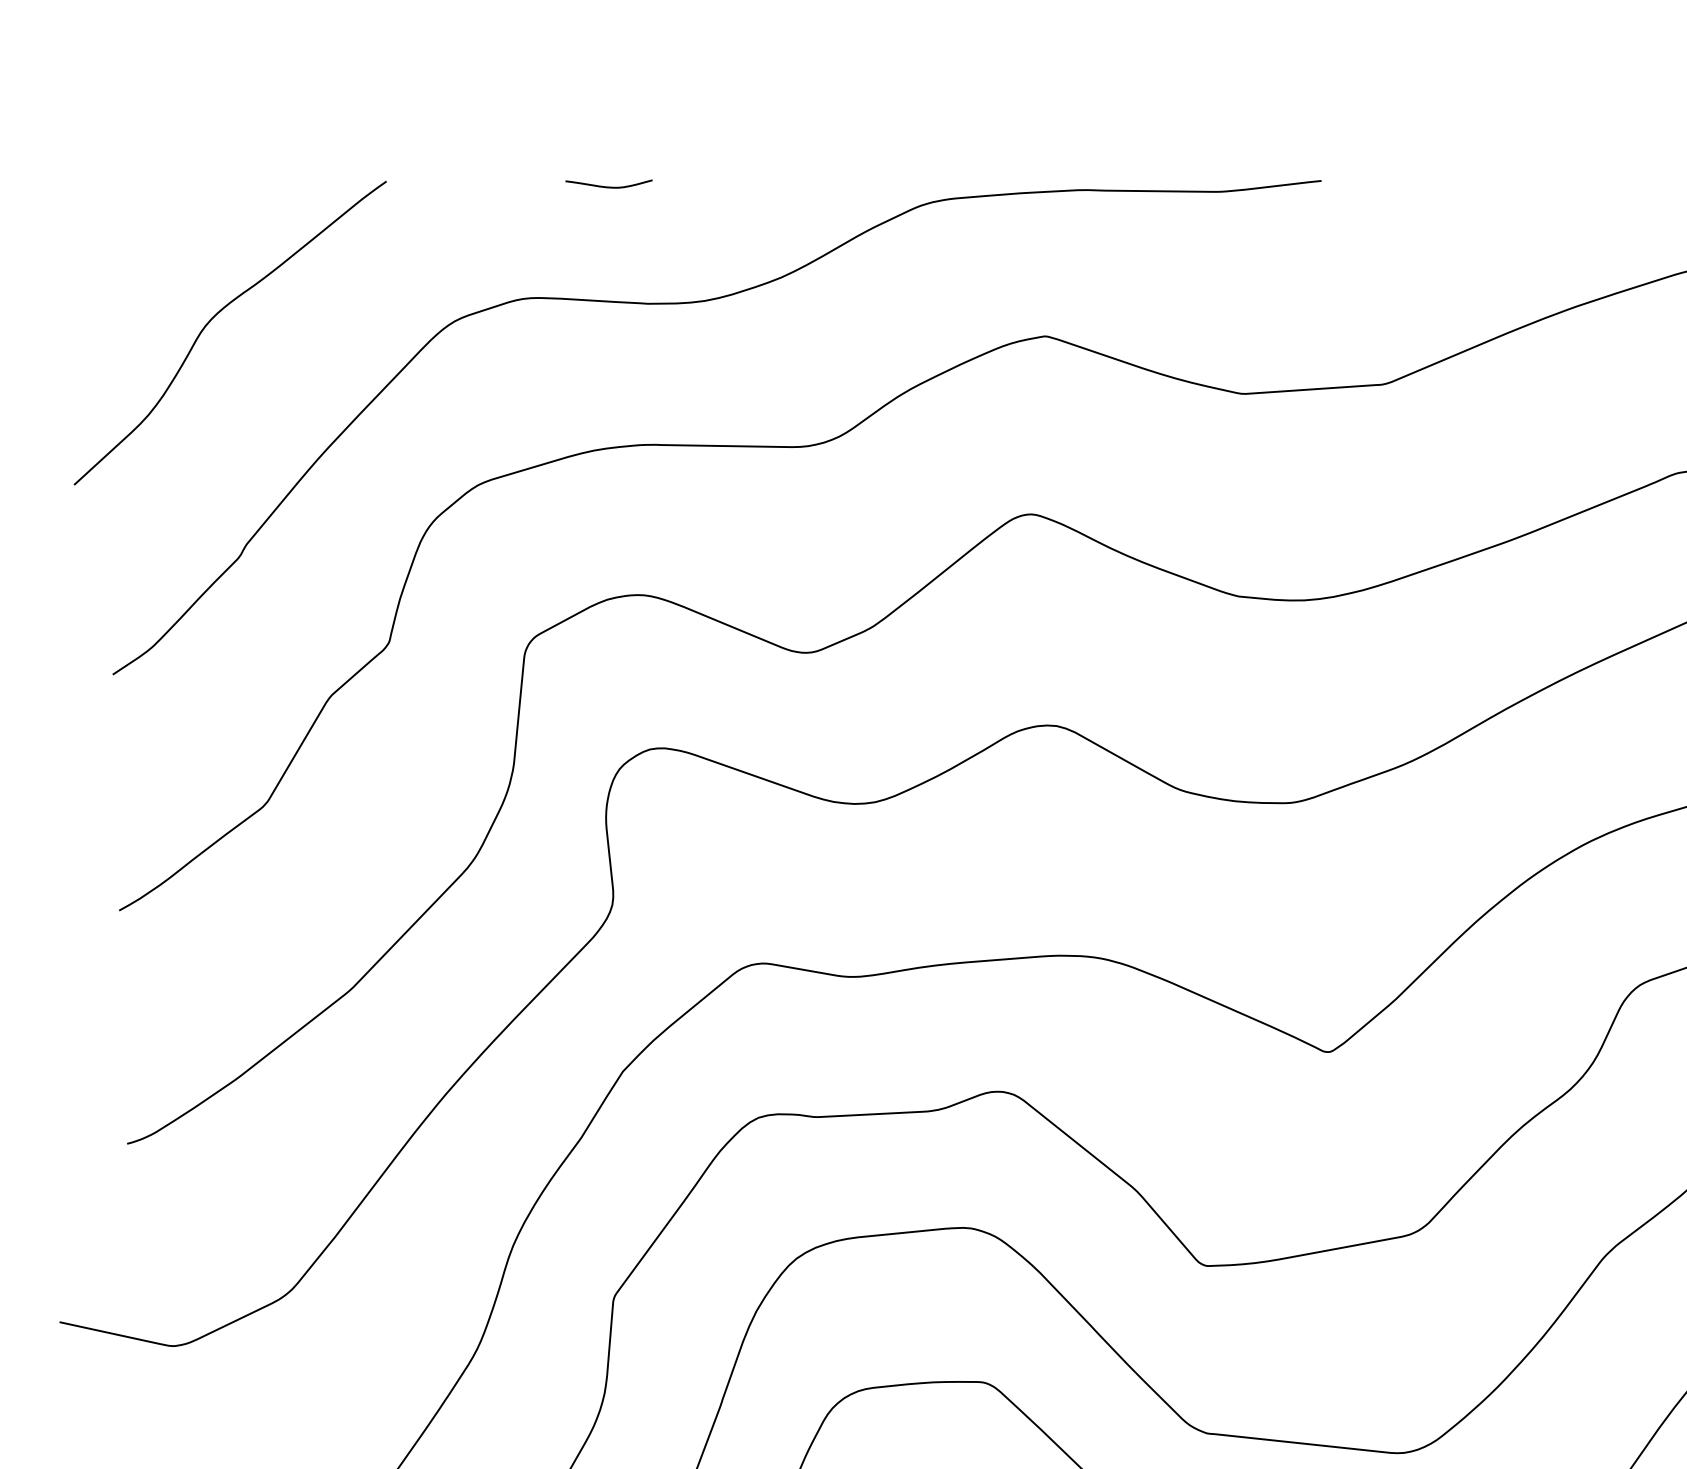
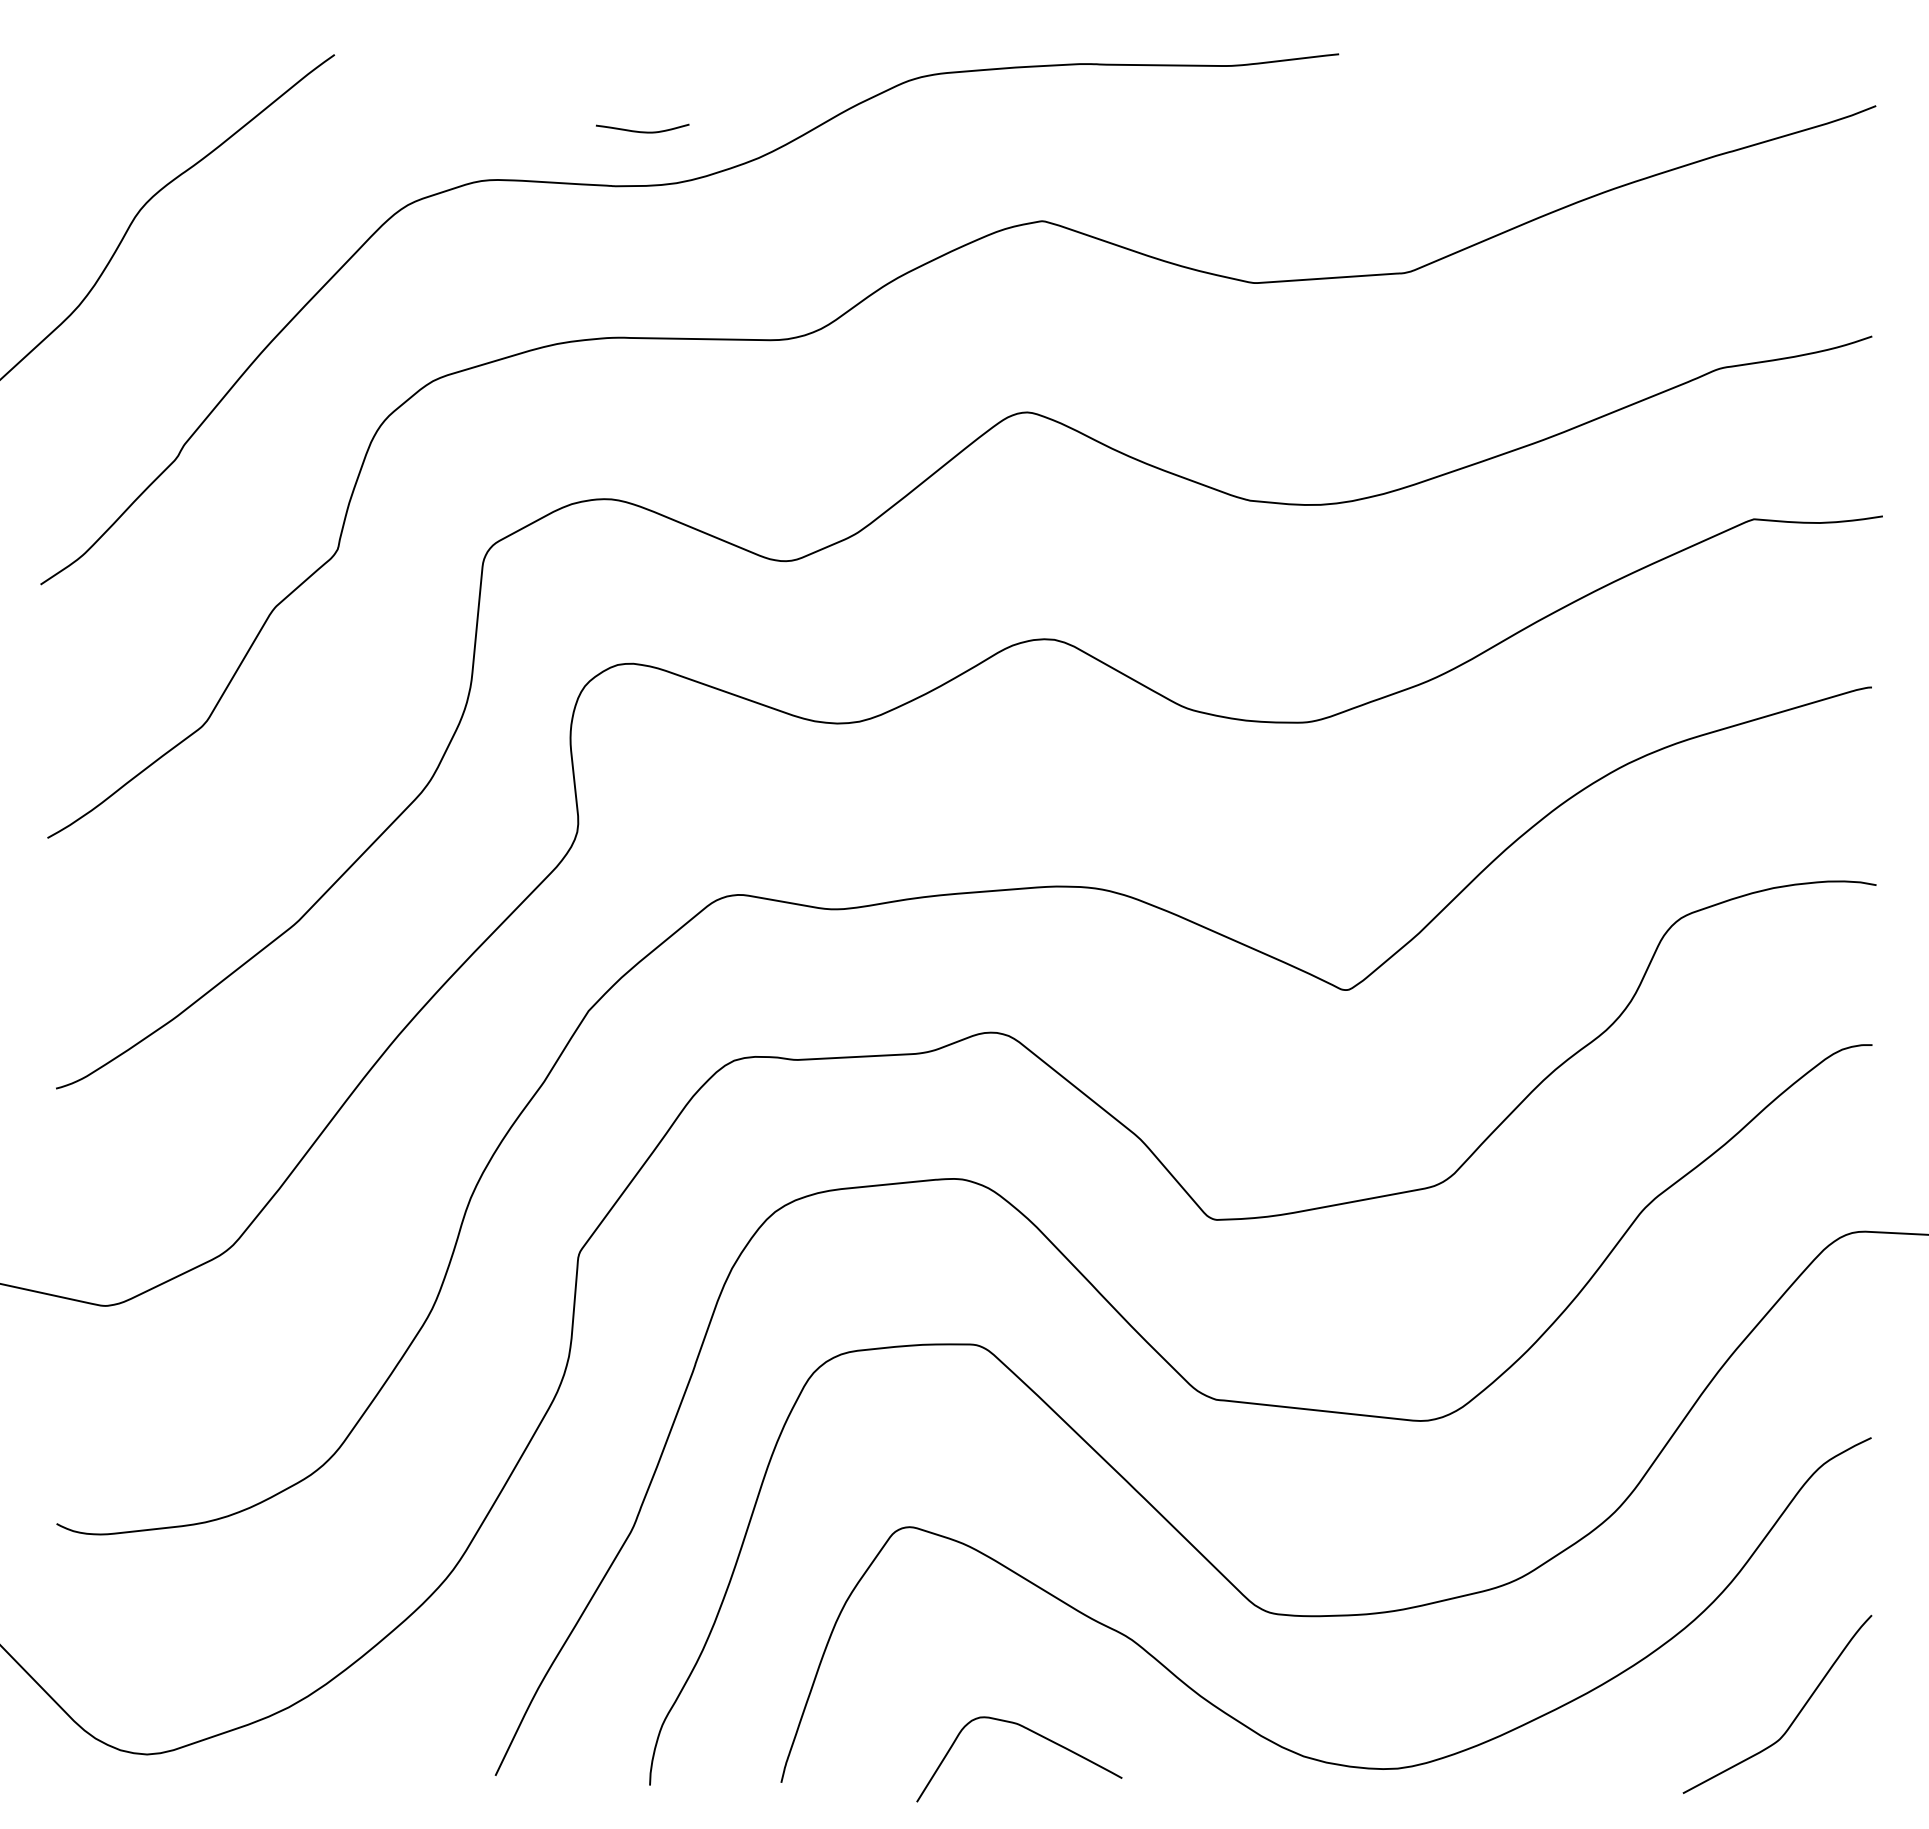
curve: (608, 186) -> (642, 131), moved

